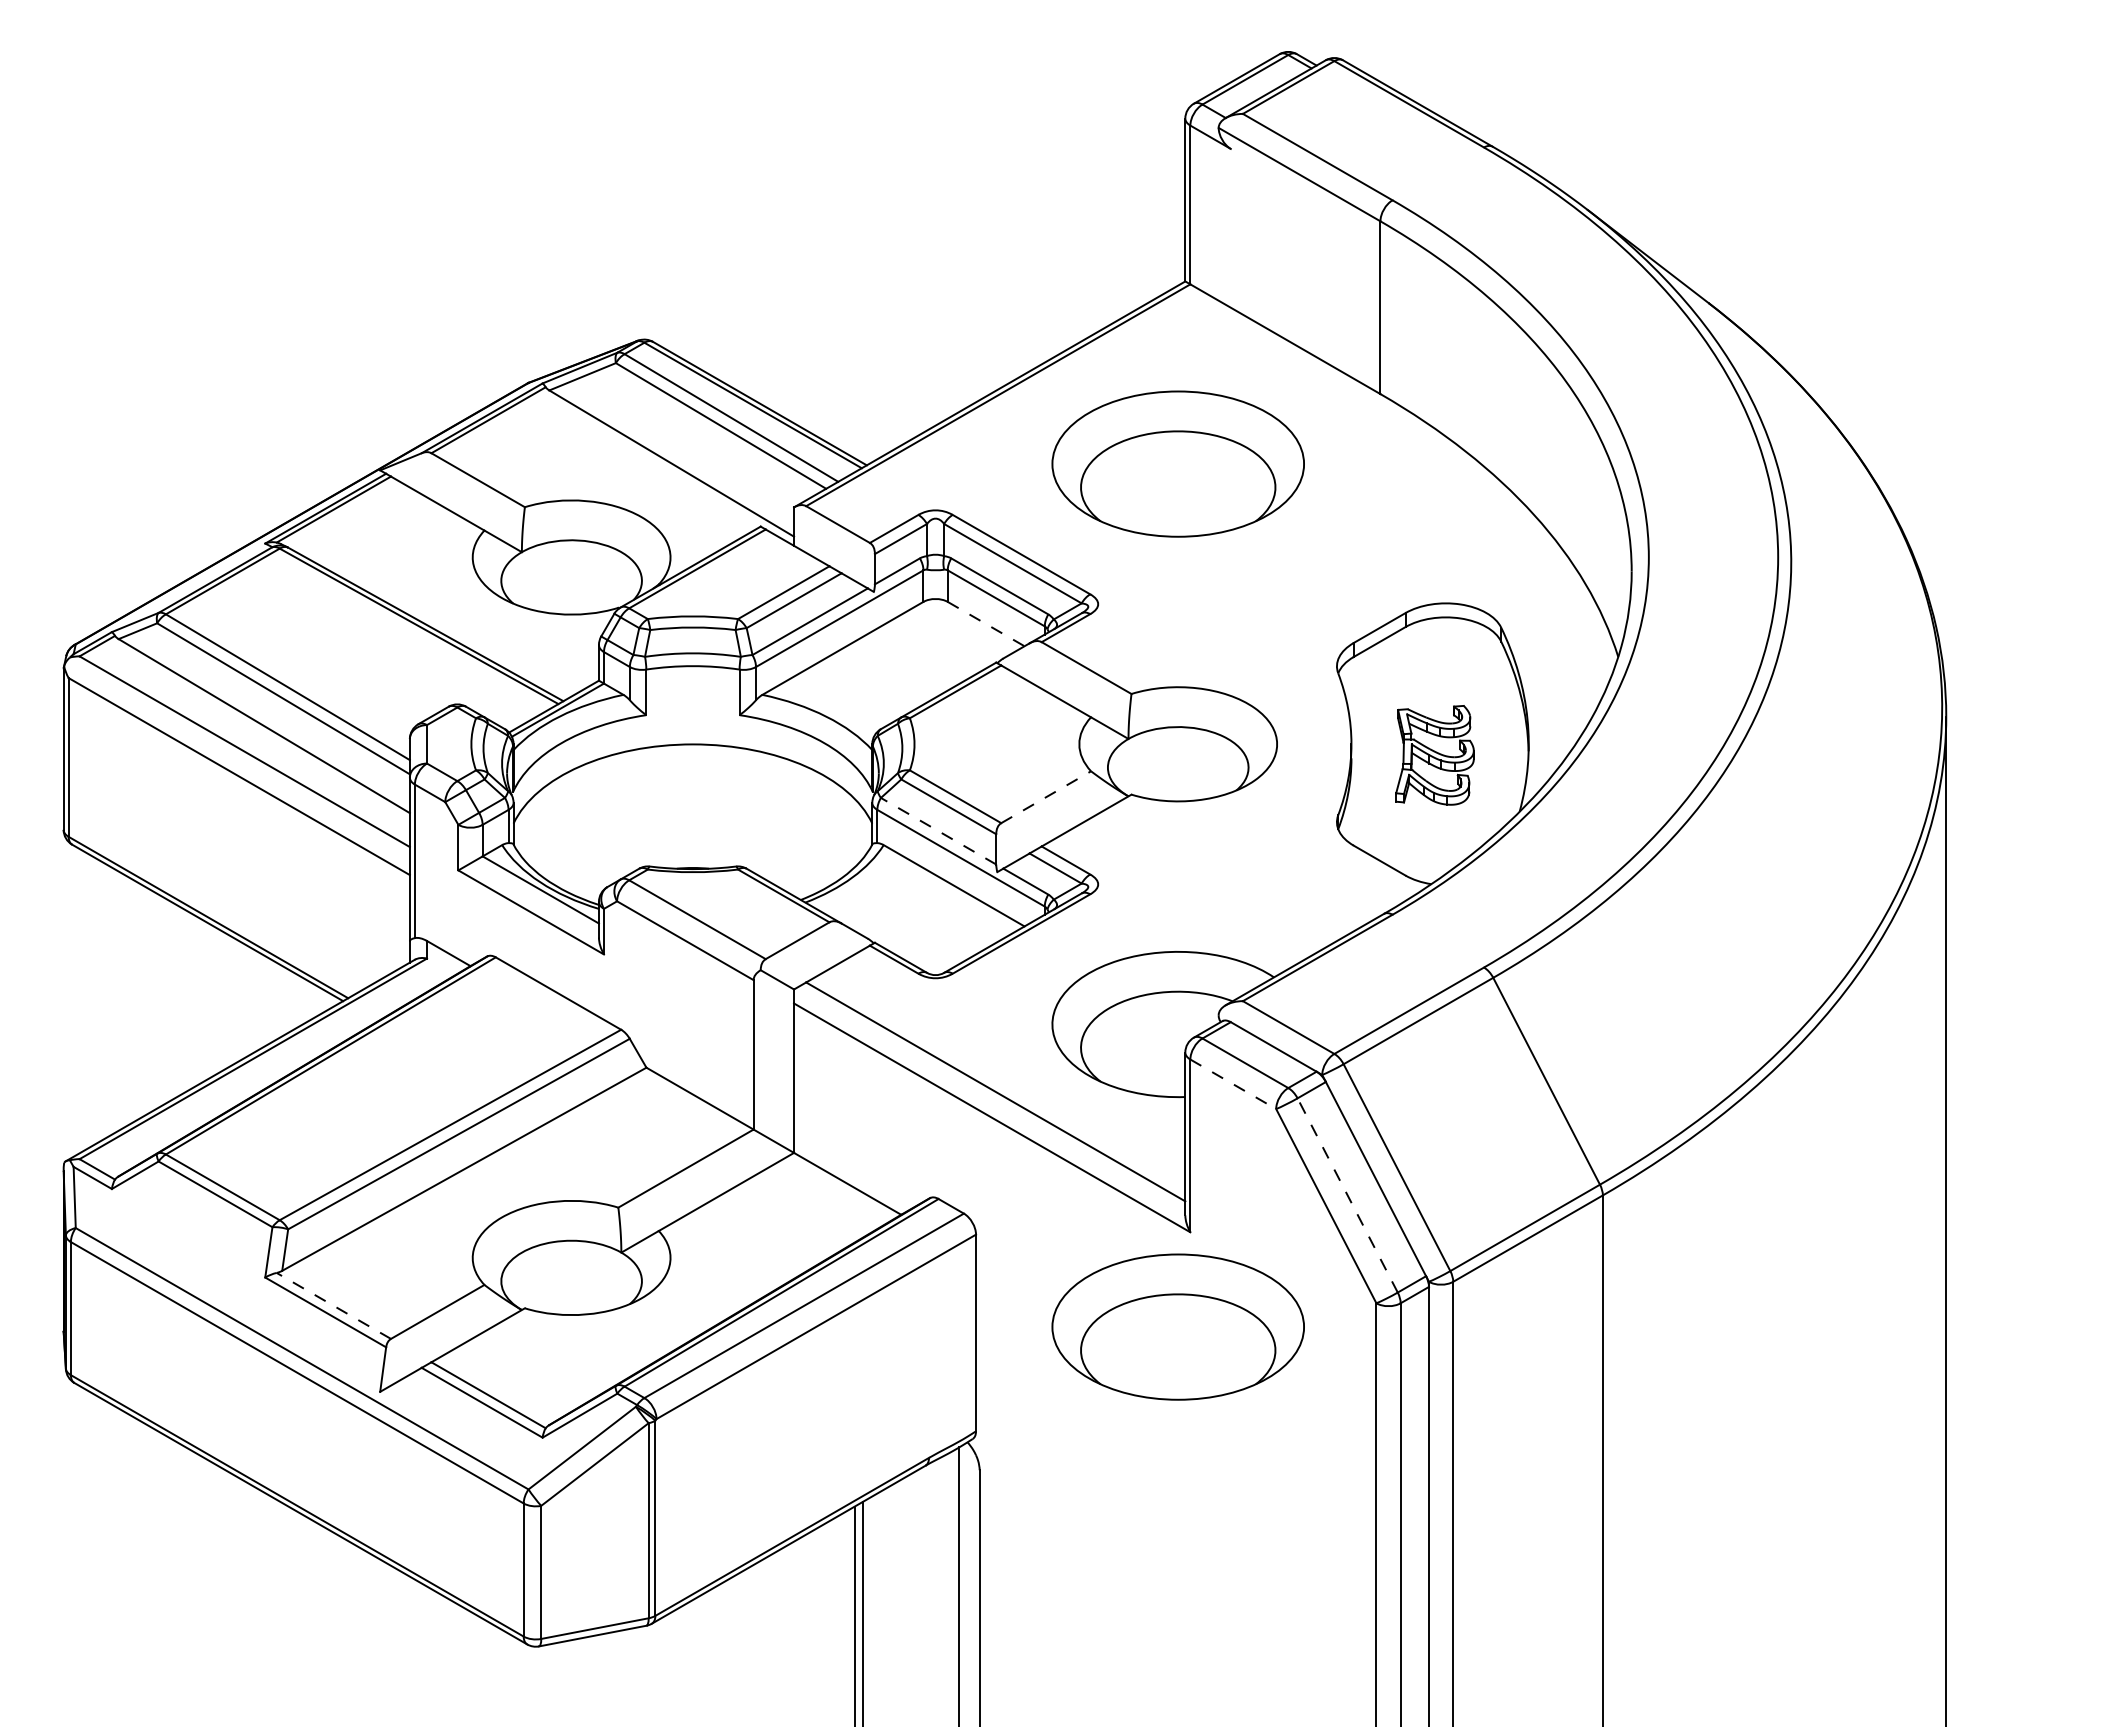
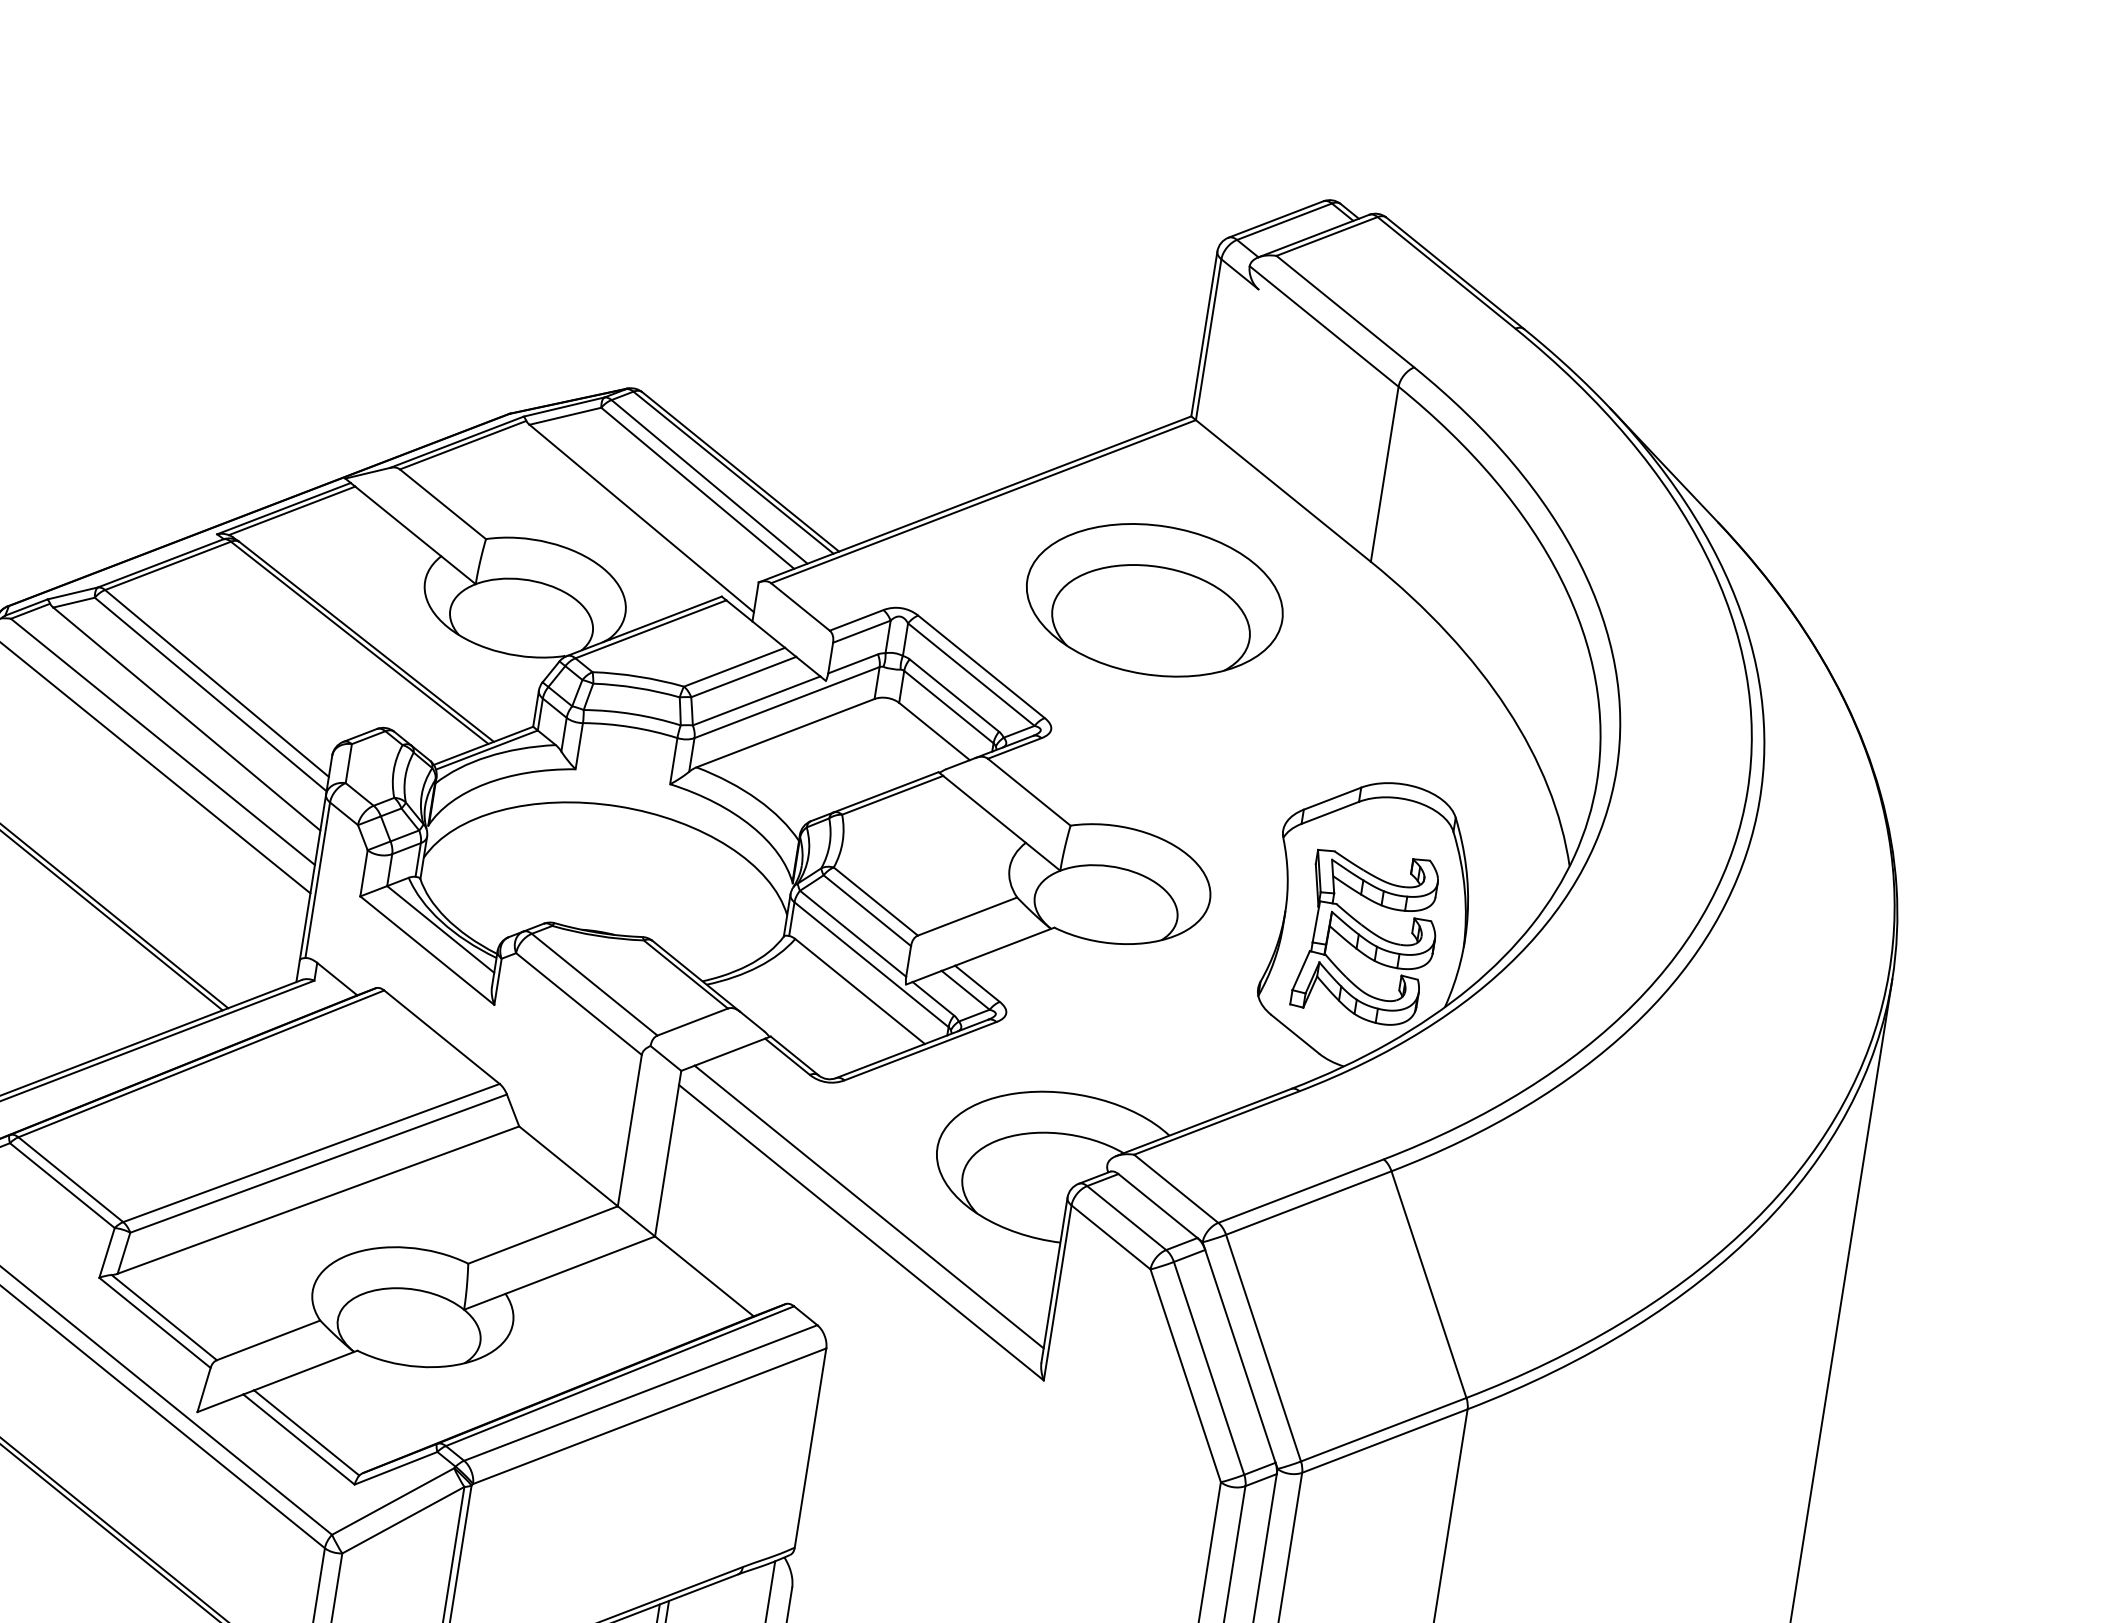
line: (986, 624) -> (934, 732), dashed -> solid
part: (1434, 755) -> (1367, 936), size x1.67
line: (1046, 797) -> (967, 916), dashed -> solid
line: (938, 831) -> (852, 934), dashed -> solid
line: (1233, 1084) -> (1111, 1237), dashed -> solid
line: (1347, 1195) -> (1208, 1368), dashed -> solid
line: (333, 1305) -> (164, 1317), dashed -> solid
part: (1177, 1326) -> (1015, 1473), removed

